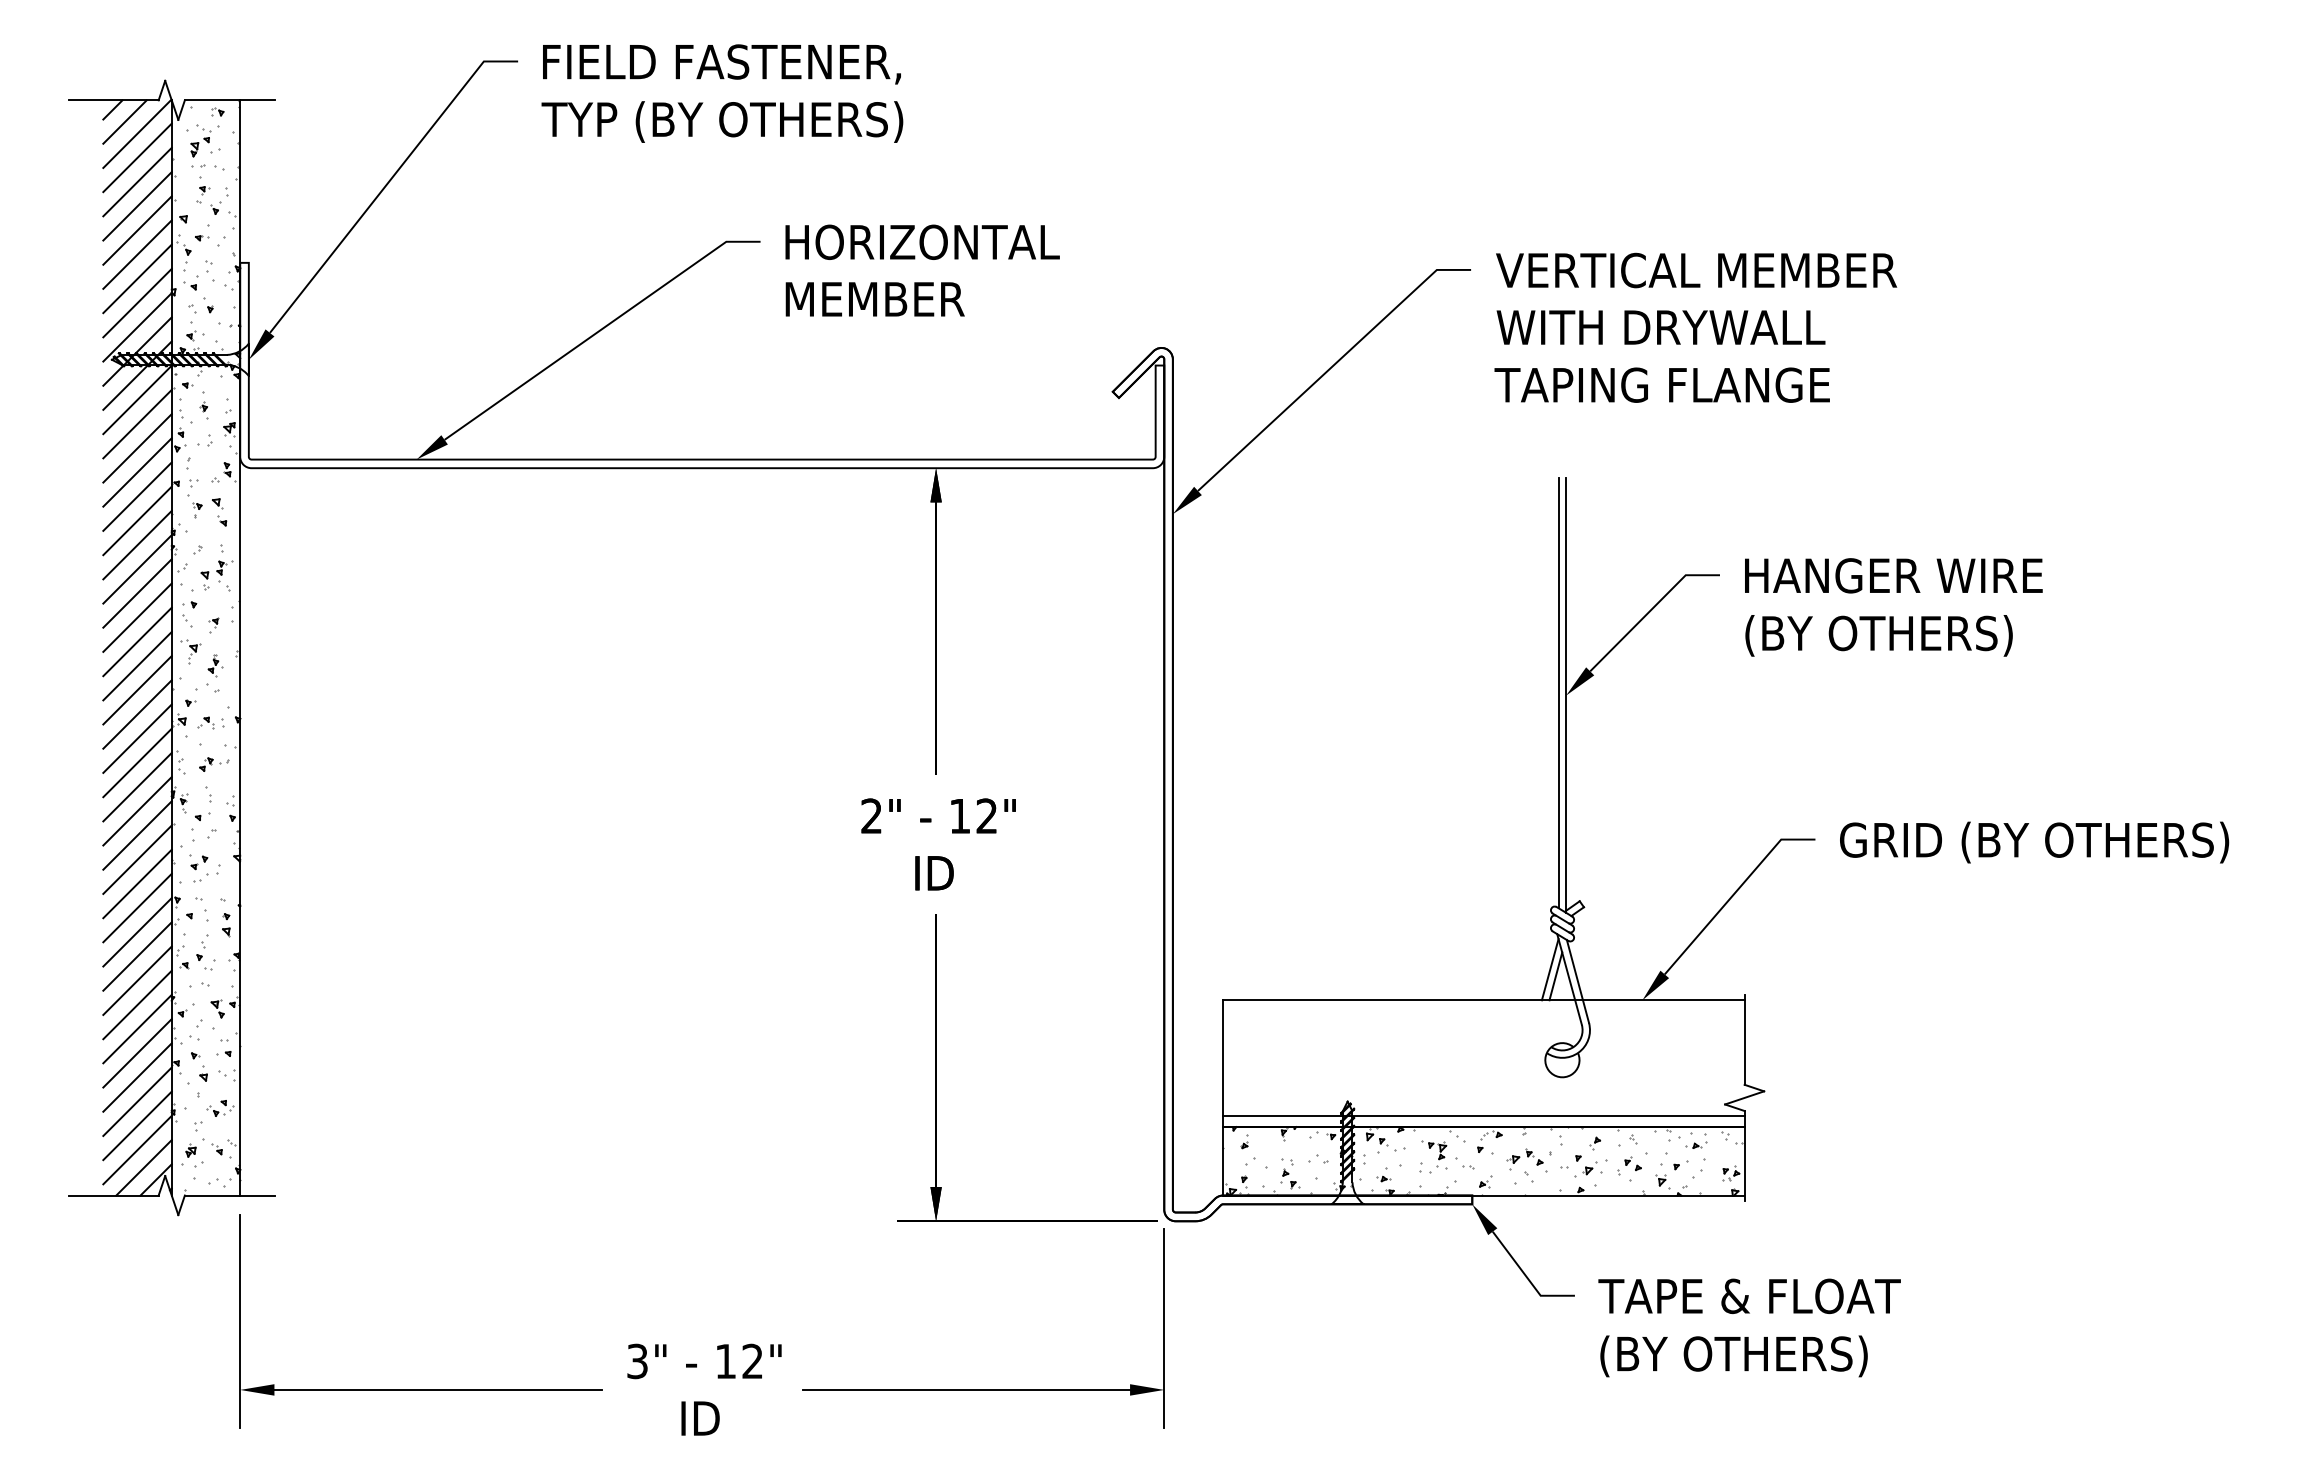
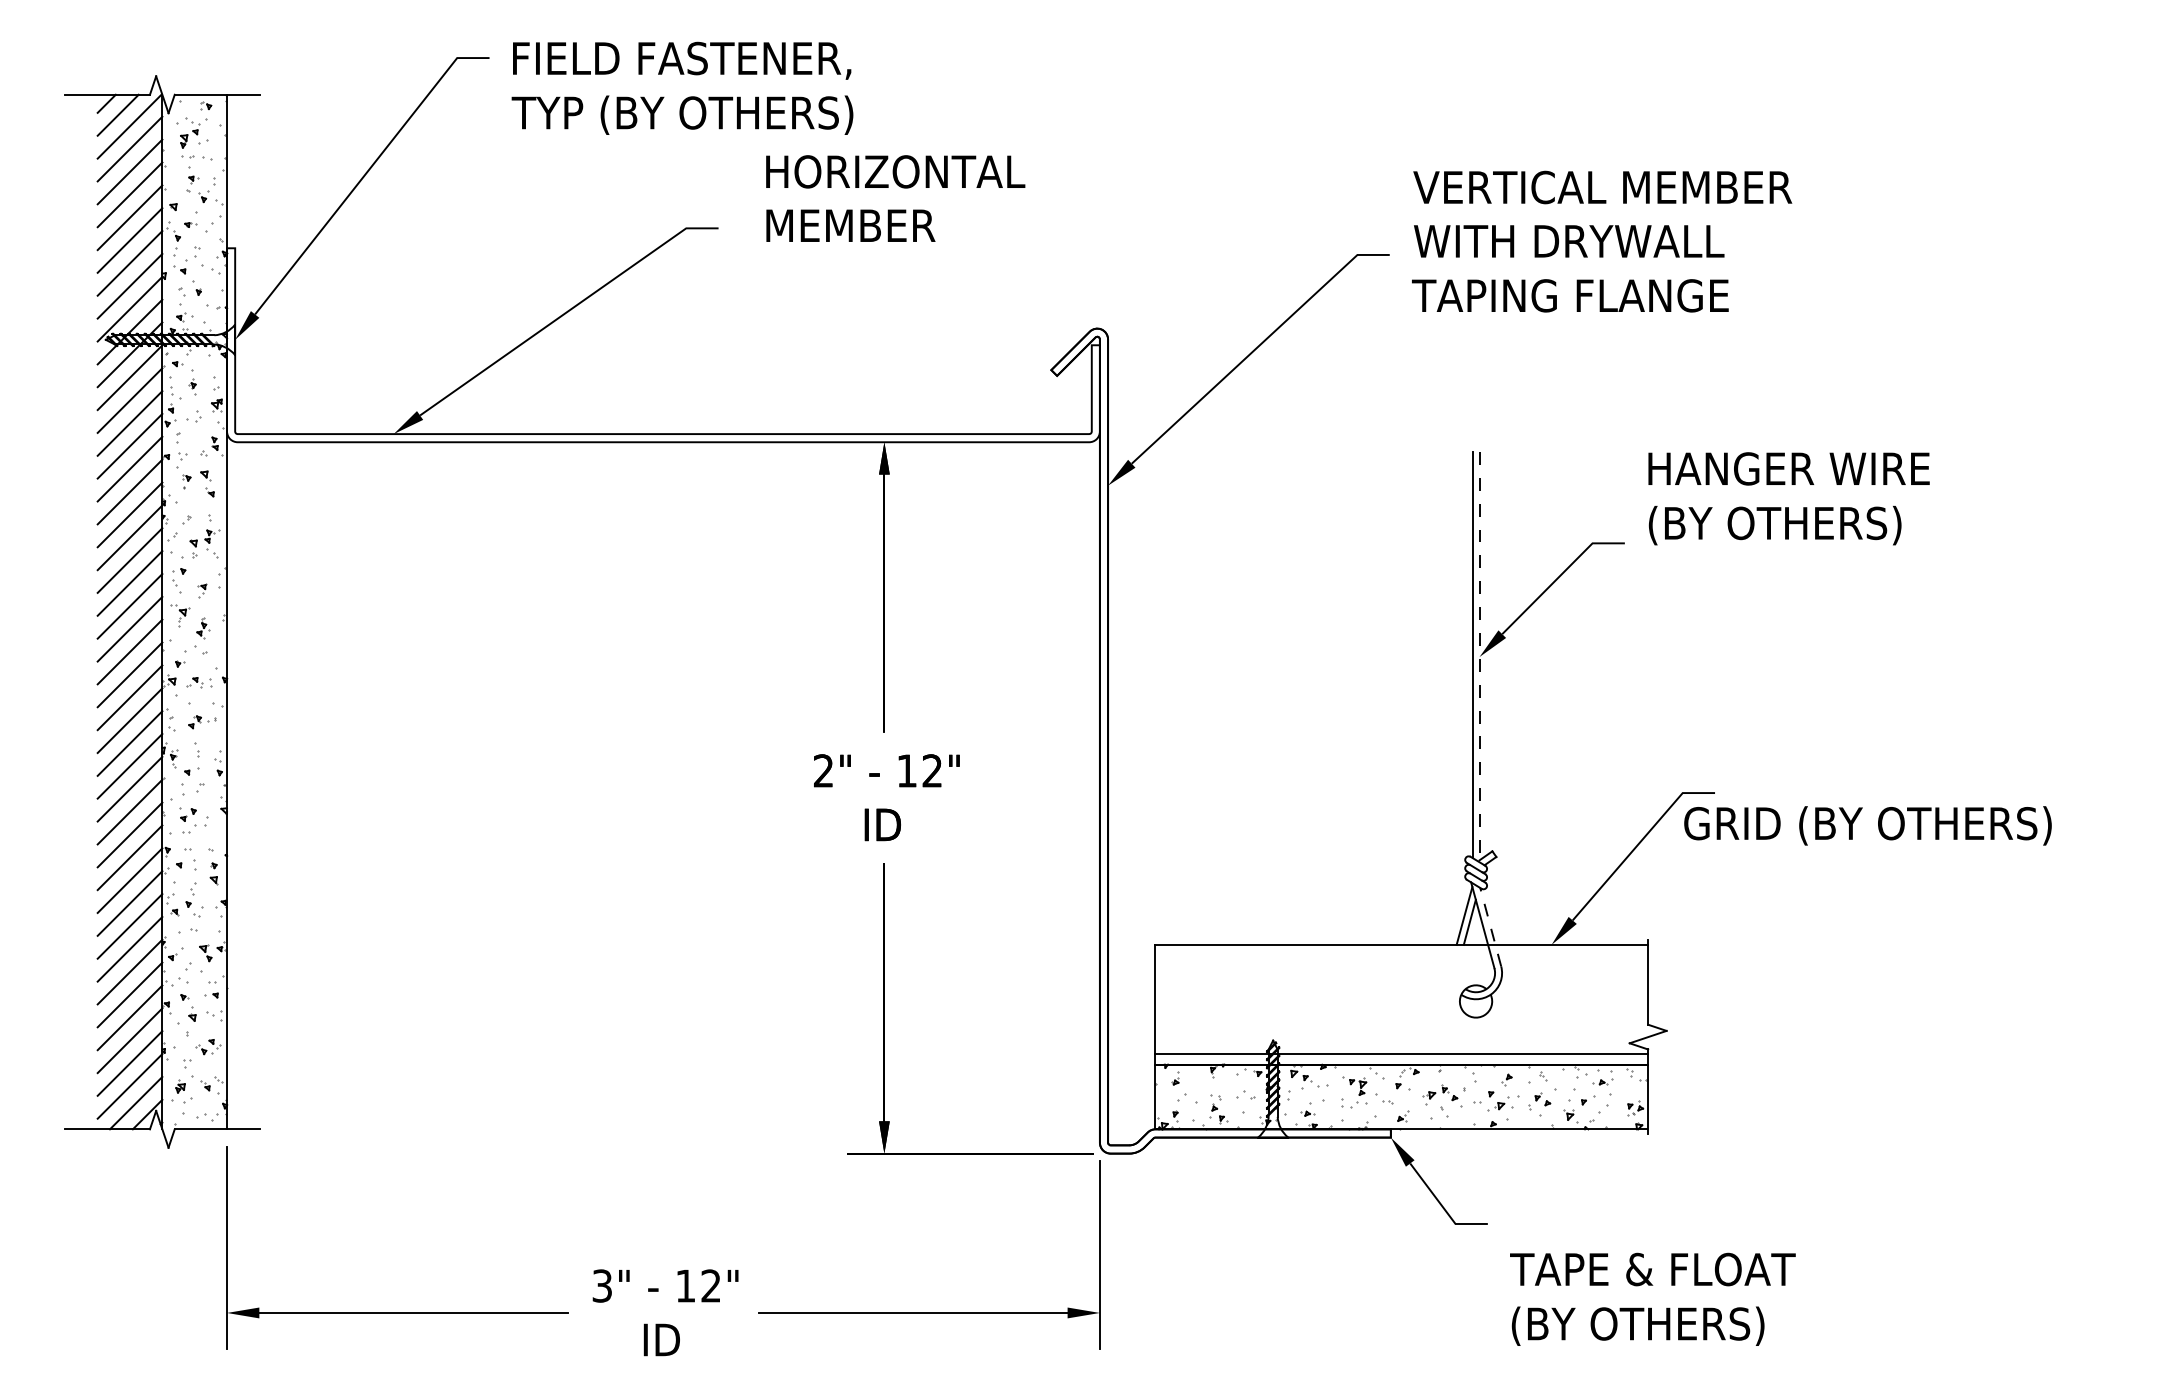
text: (922, 270) -> (895, 198), moved
text: (1696, 327) -> (1602, 241), moved
text: (1893, 607) -> (1788, 498), moved
line: (1566, 696) -> (1479, 657), solid -> dashed
text: (2033, 842) -> (1867, 825), moved
line: (1577, 981) -> (1490, 927), solid -> dashed
text: (1749, 1326) -> (1652, 1298), moved

